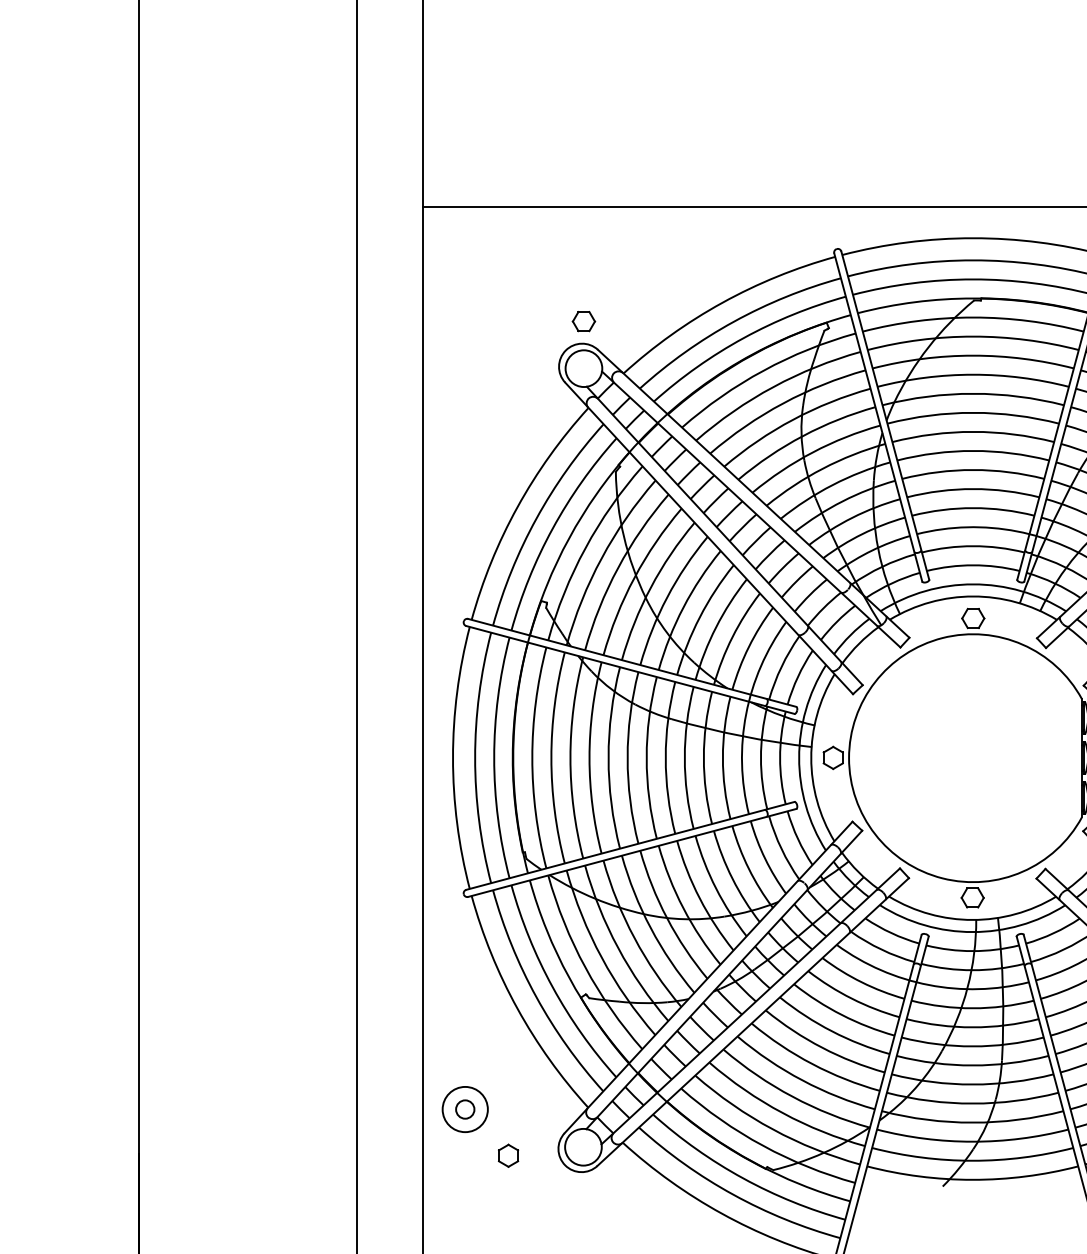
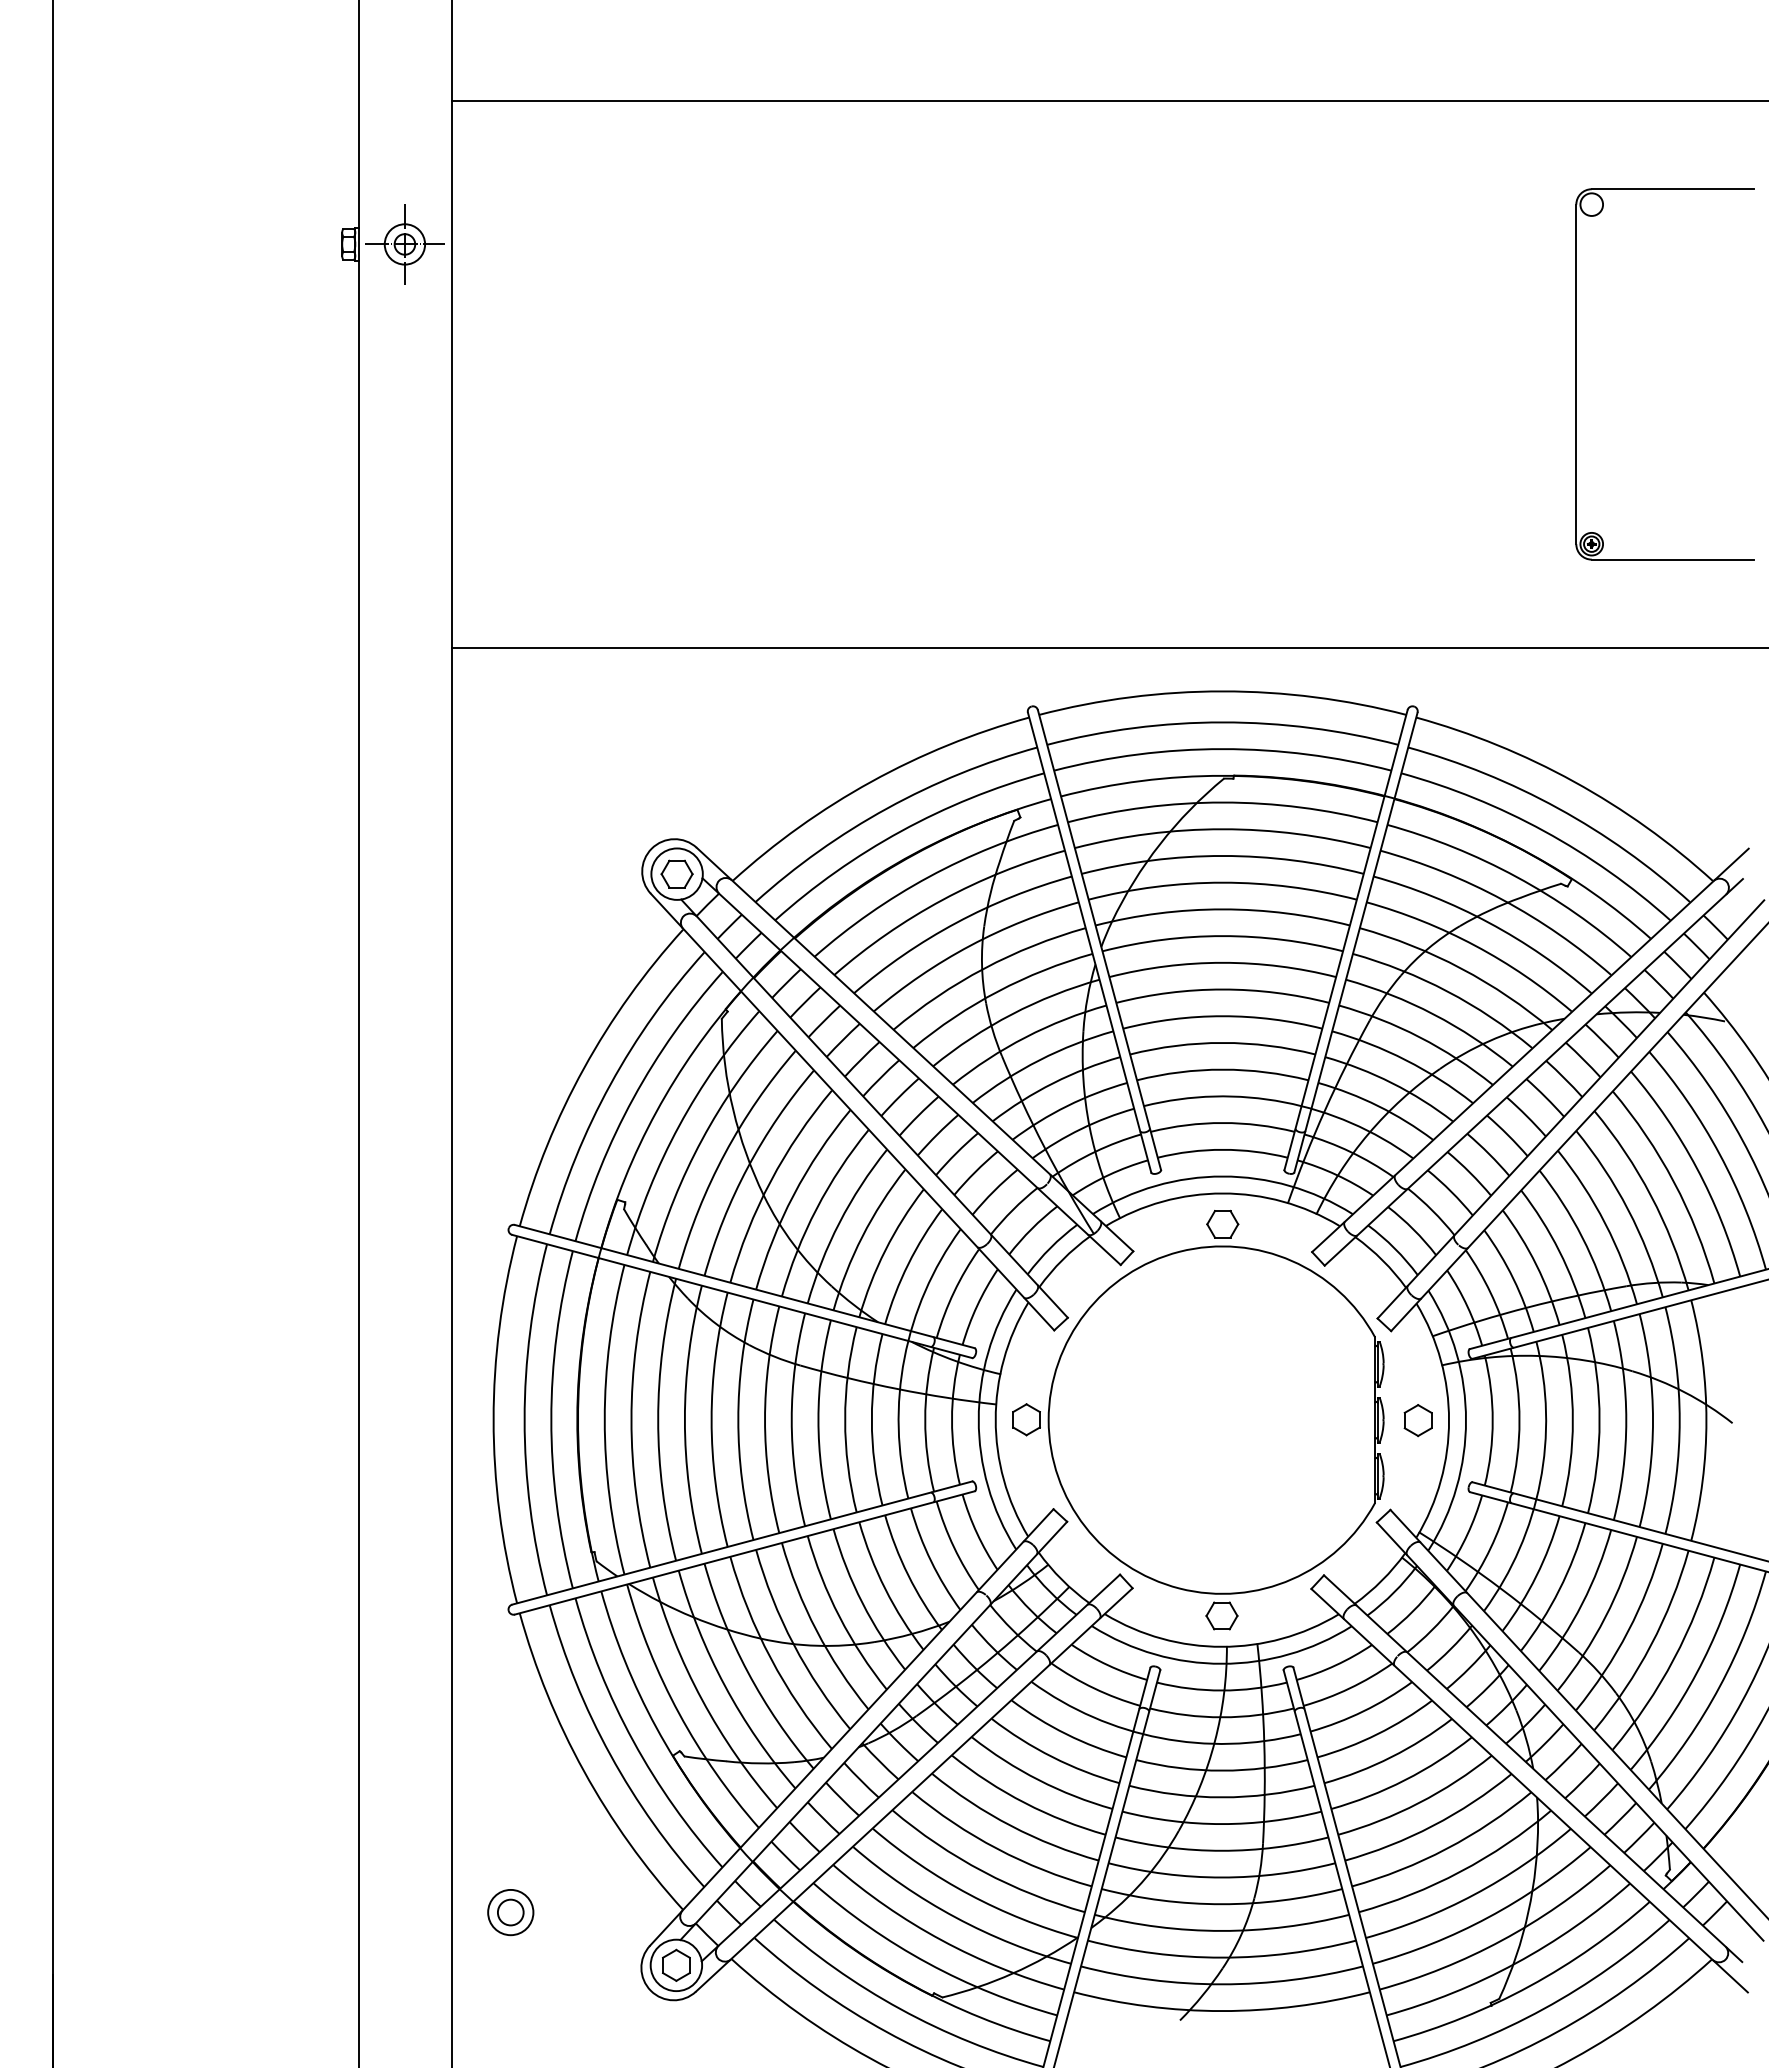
part: (583, 321) -> (676, 873), moved
circle: (465, 1109) -> (510, 1912), size x0.71
part: (508, 1155) -> (676, 1964), moved

